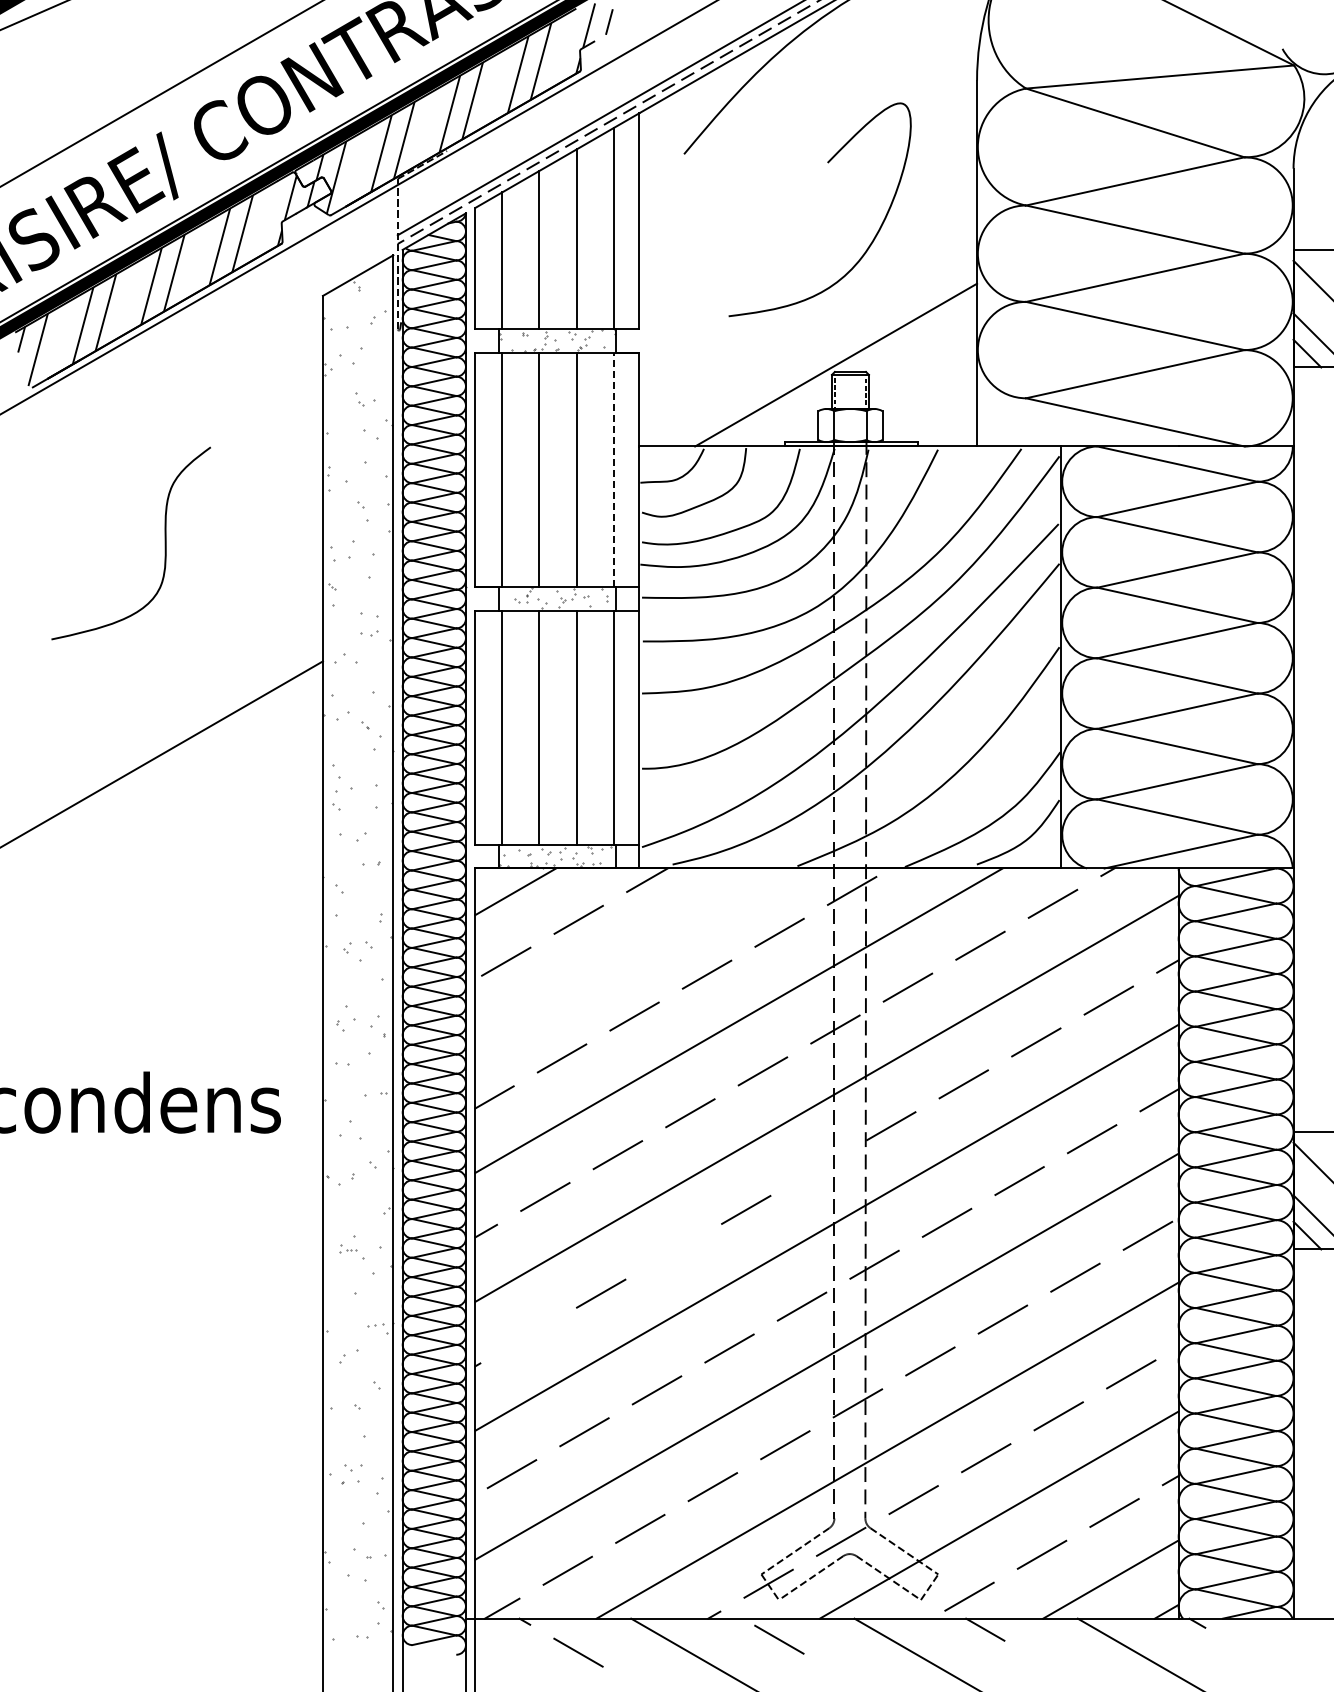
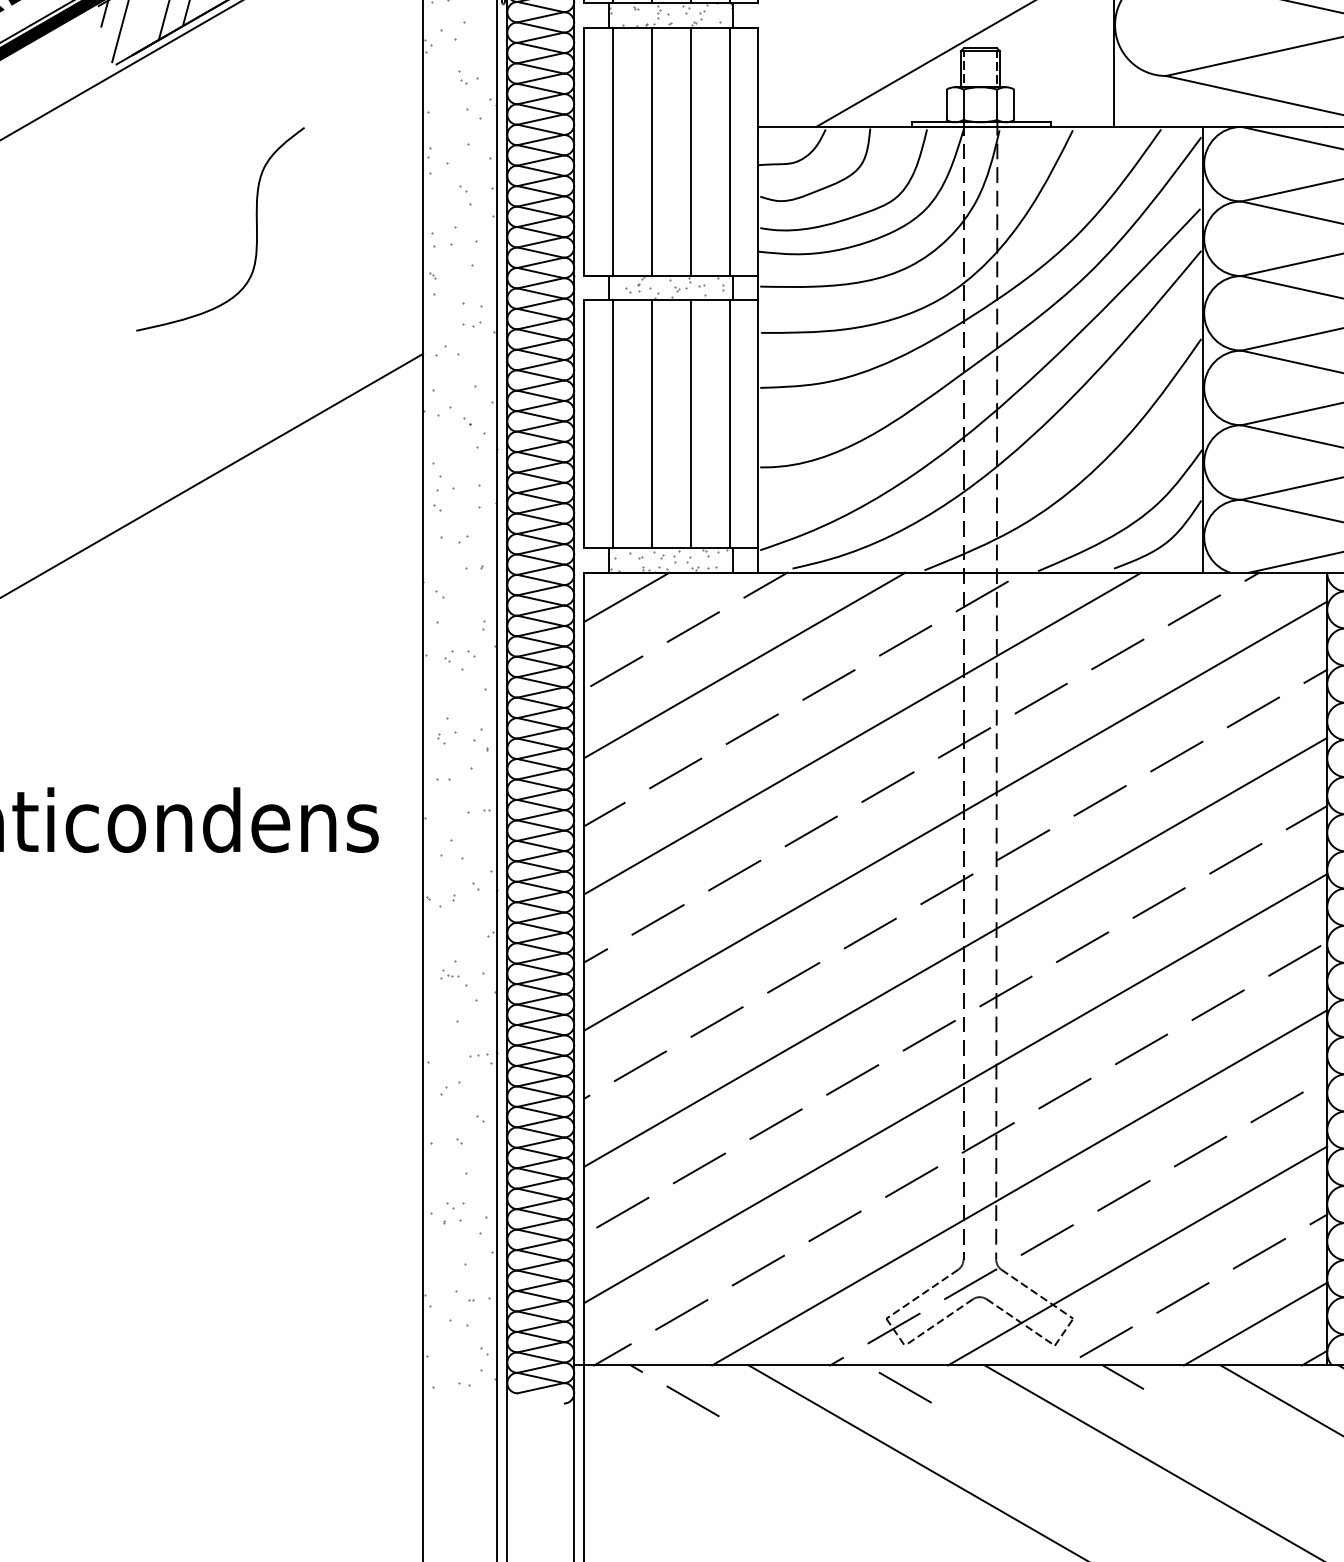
line: (613, 469) -> (730, 151), dashed -> solid
line: (627, 956) -> (744, 665), added
line: (818, 1168) -> (946, 889), added
line: (673, 1251) -> (793, 977), added
line: (528, 1335) -> (640, 1066), added

